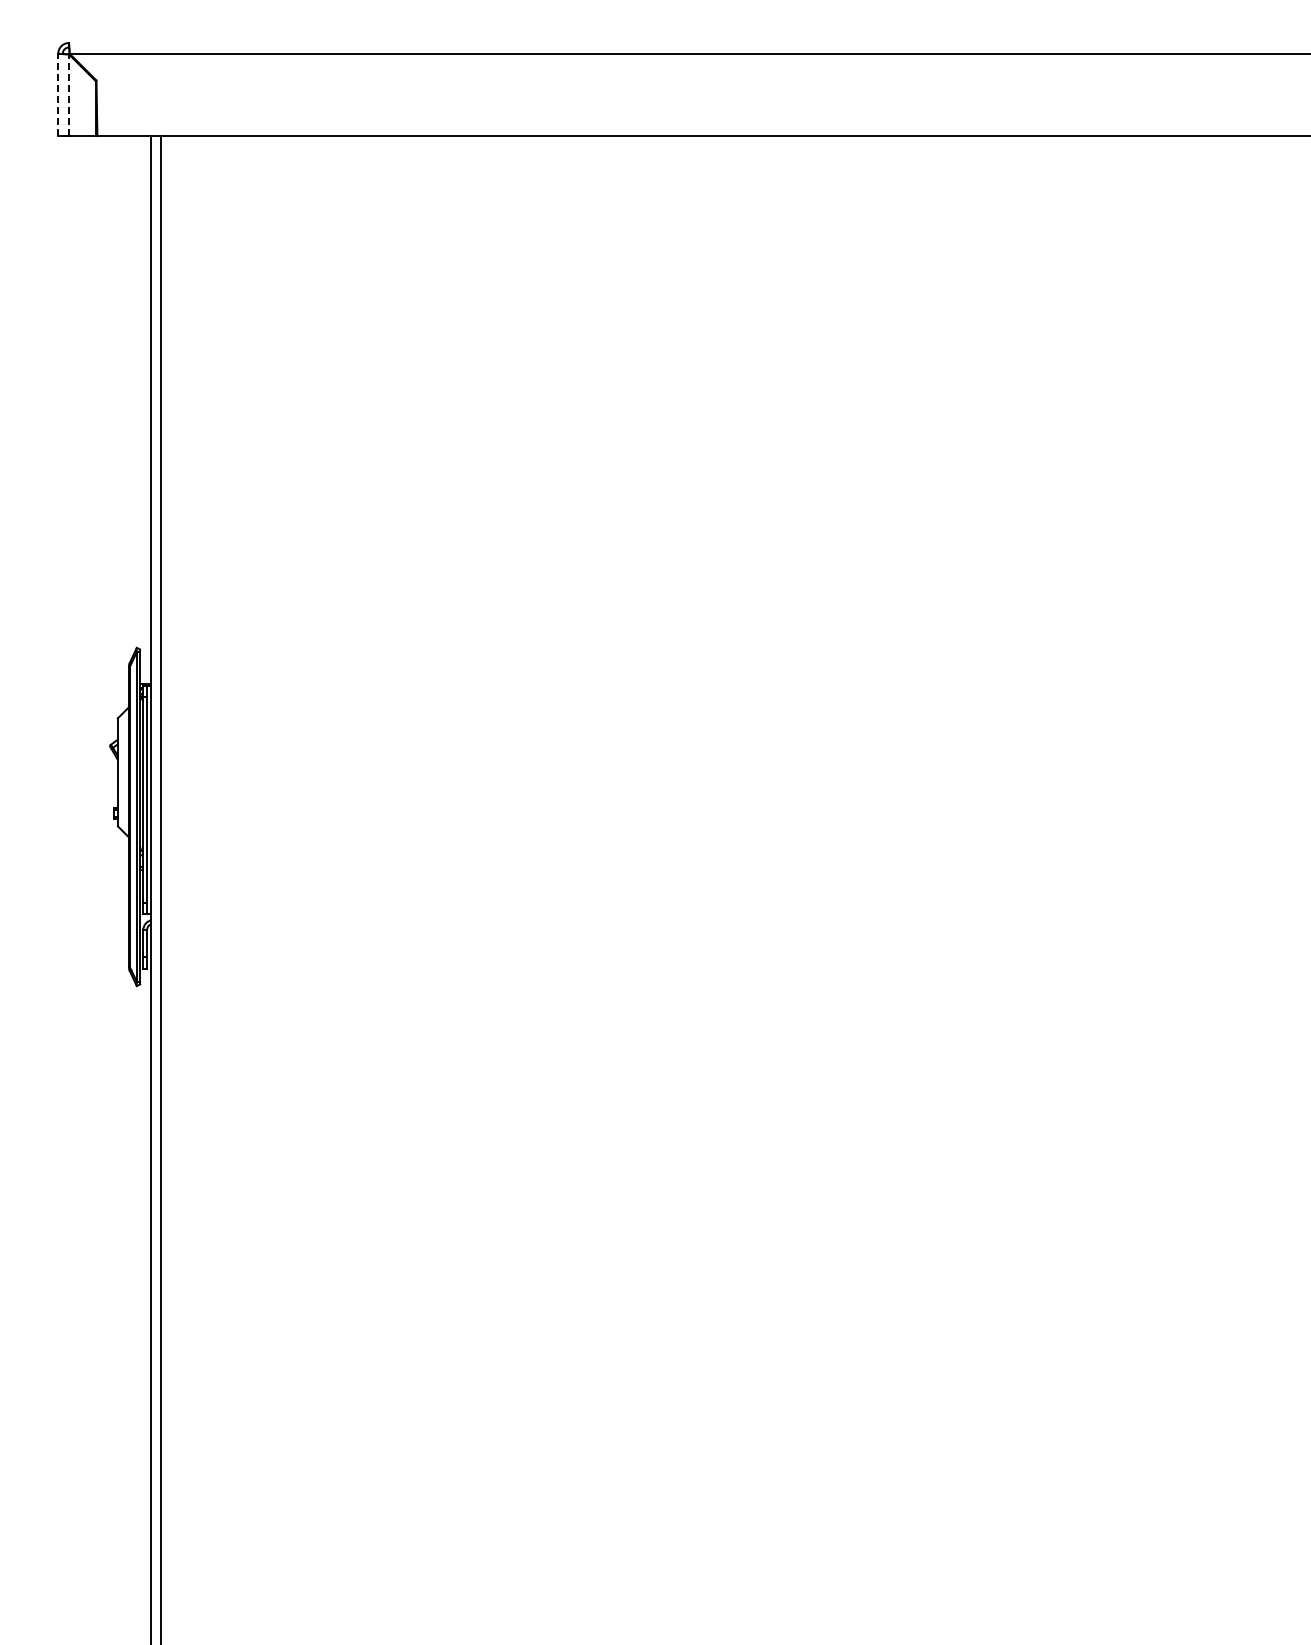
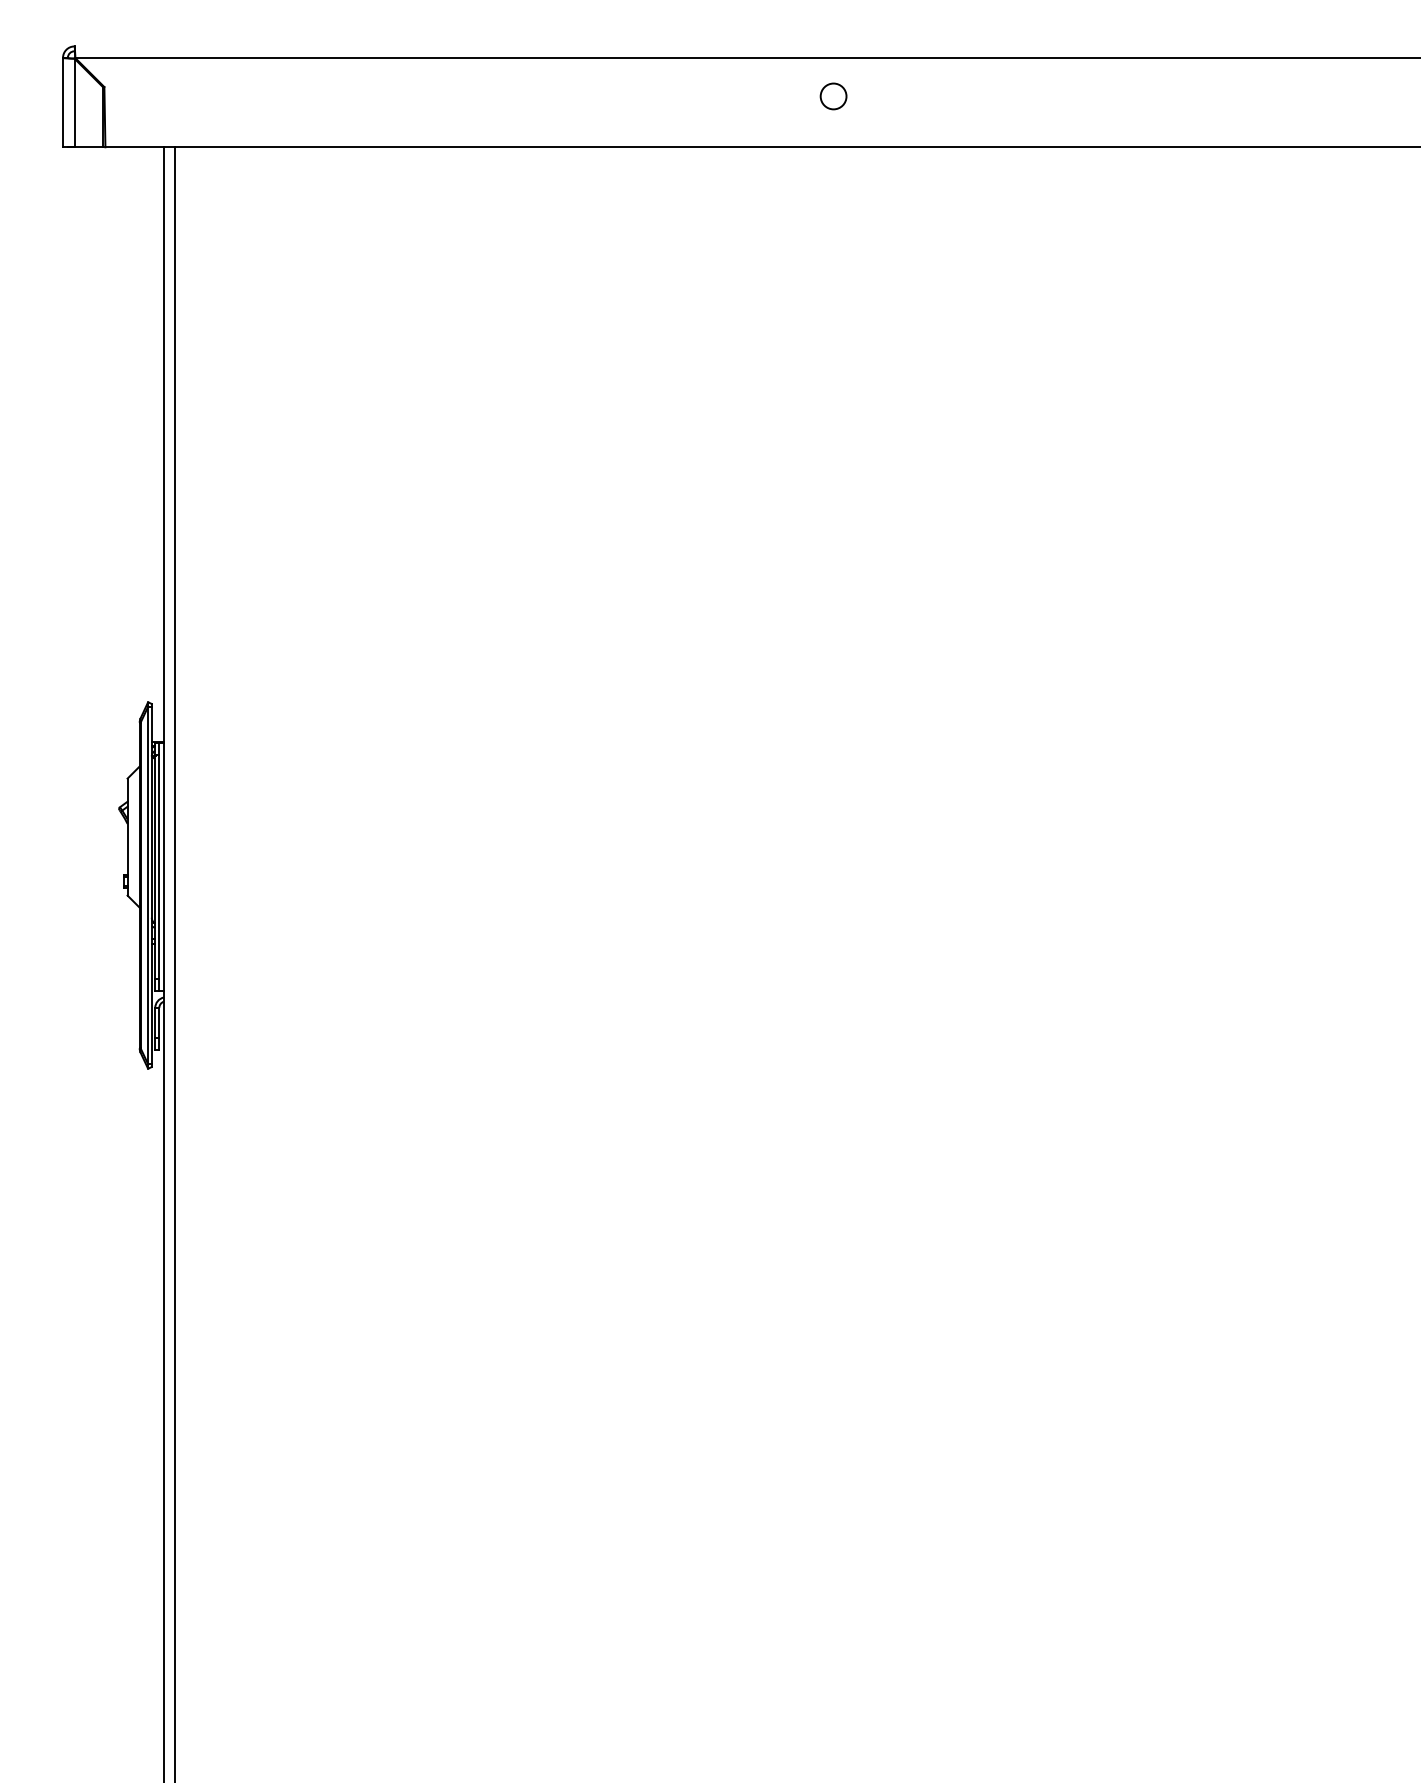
circle: (768, 88) -> (833, 95), added
line: (58, 94) -> (63, 102), dashed -> solid
line: (68, 95) -> (74, 103), dashed -> solid

